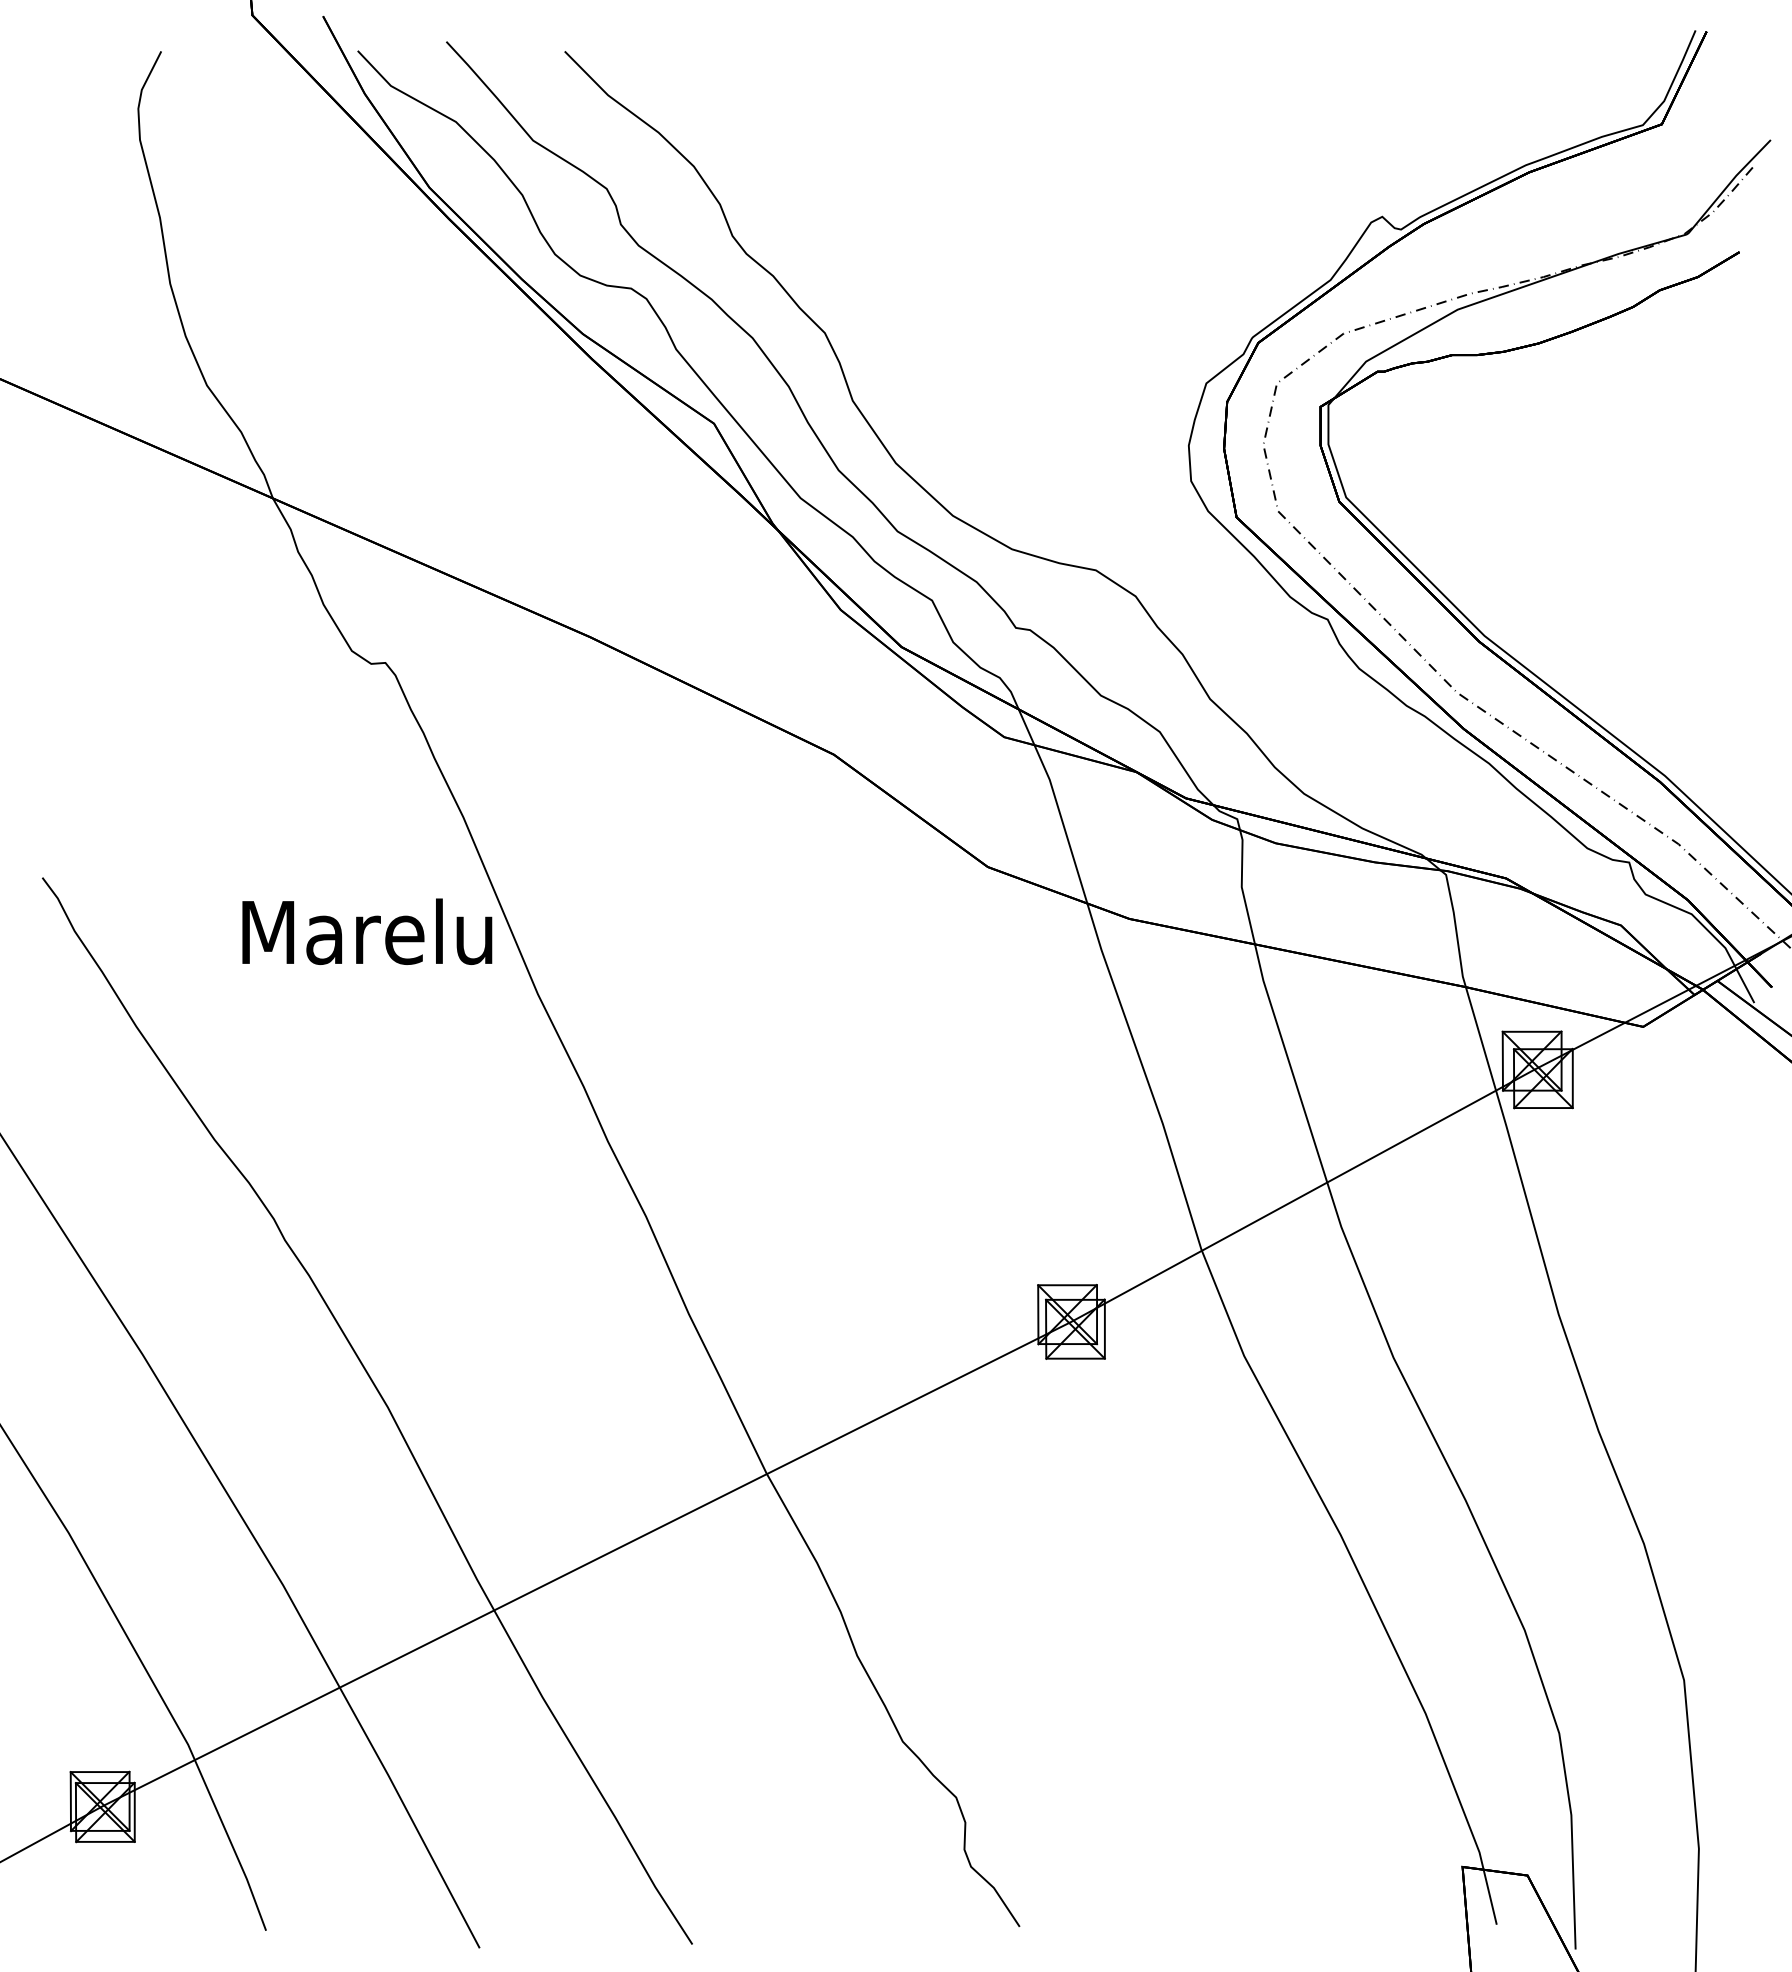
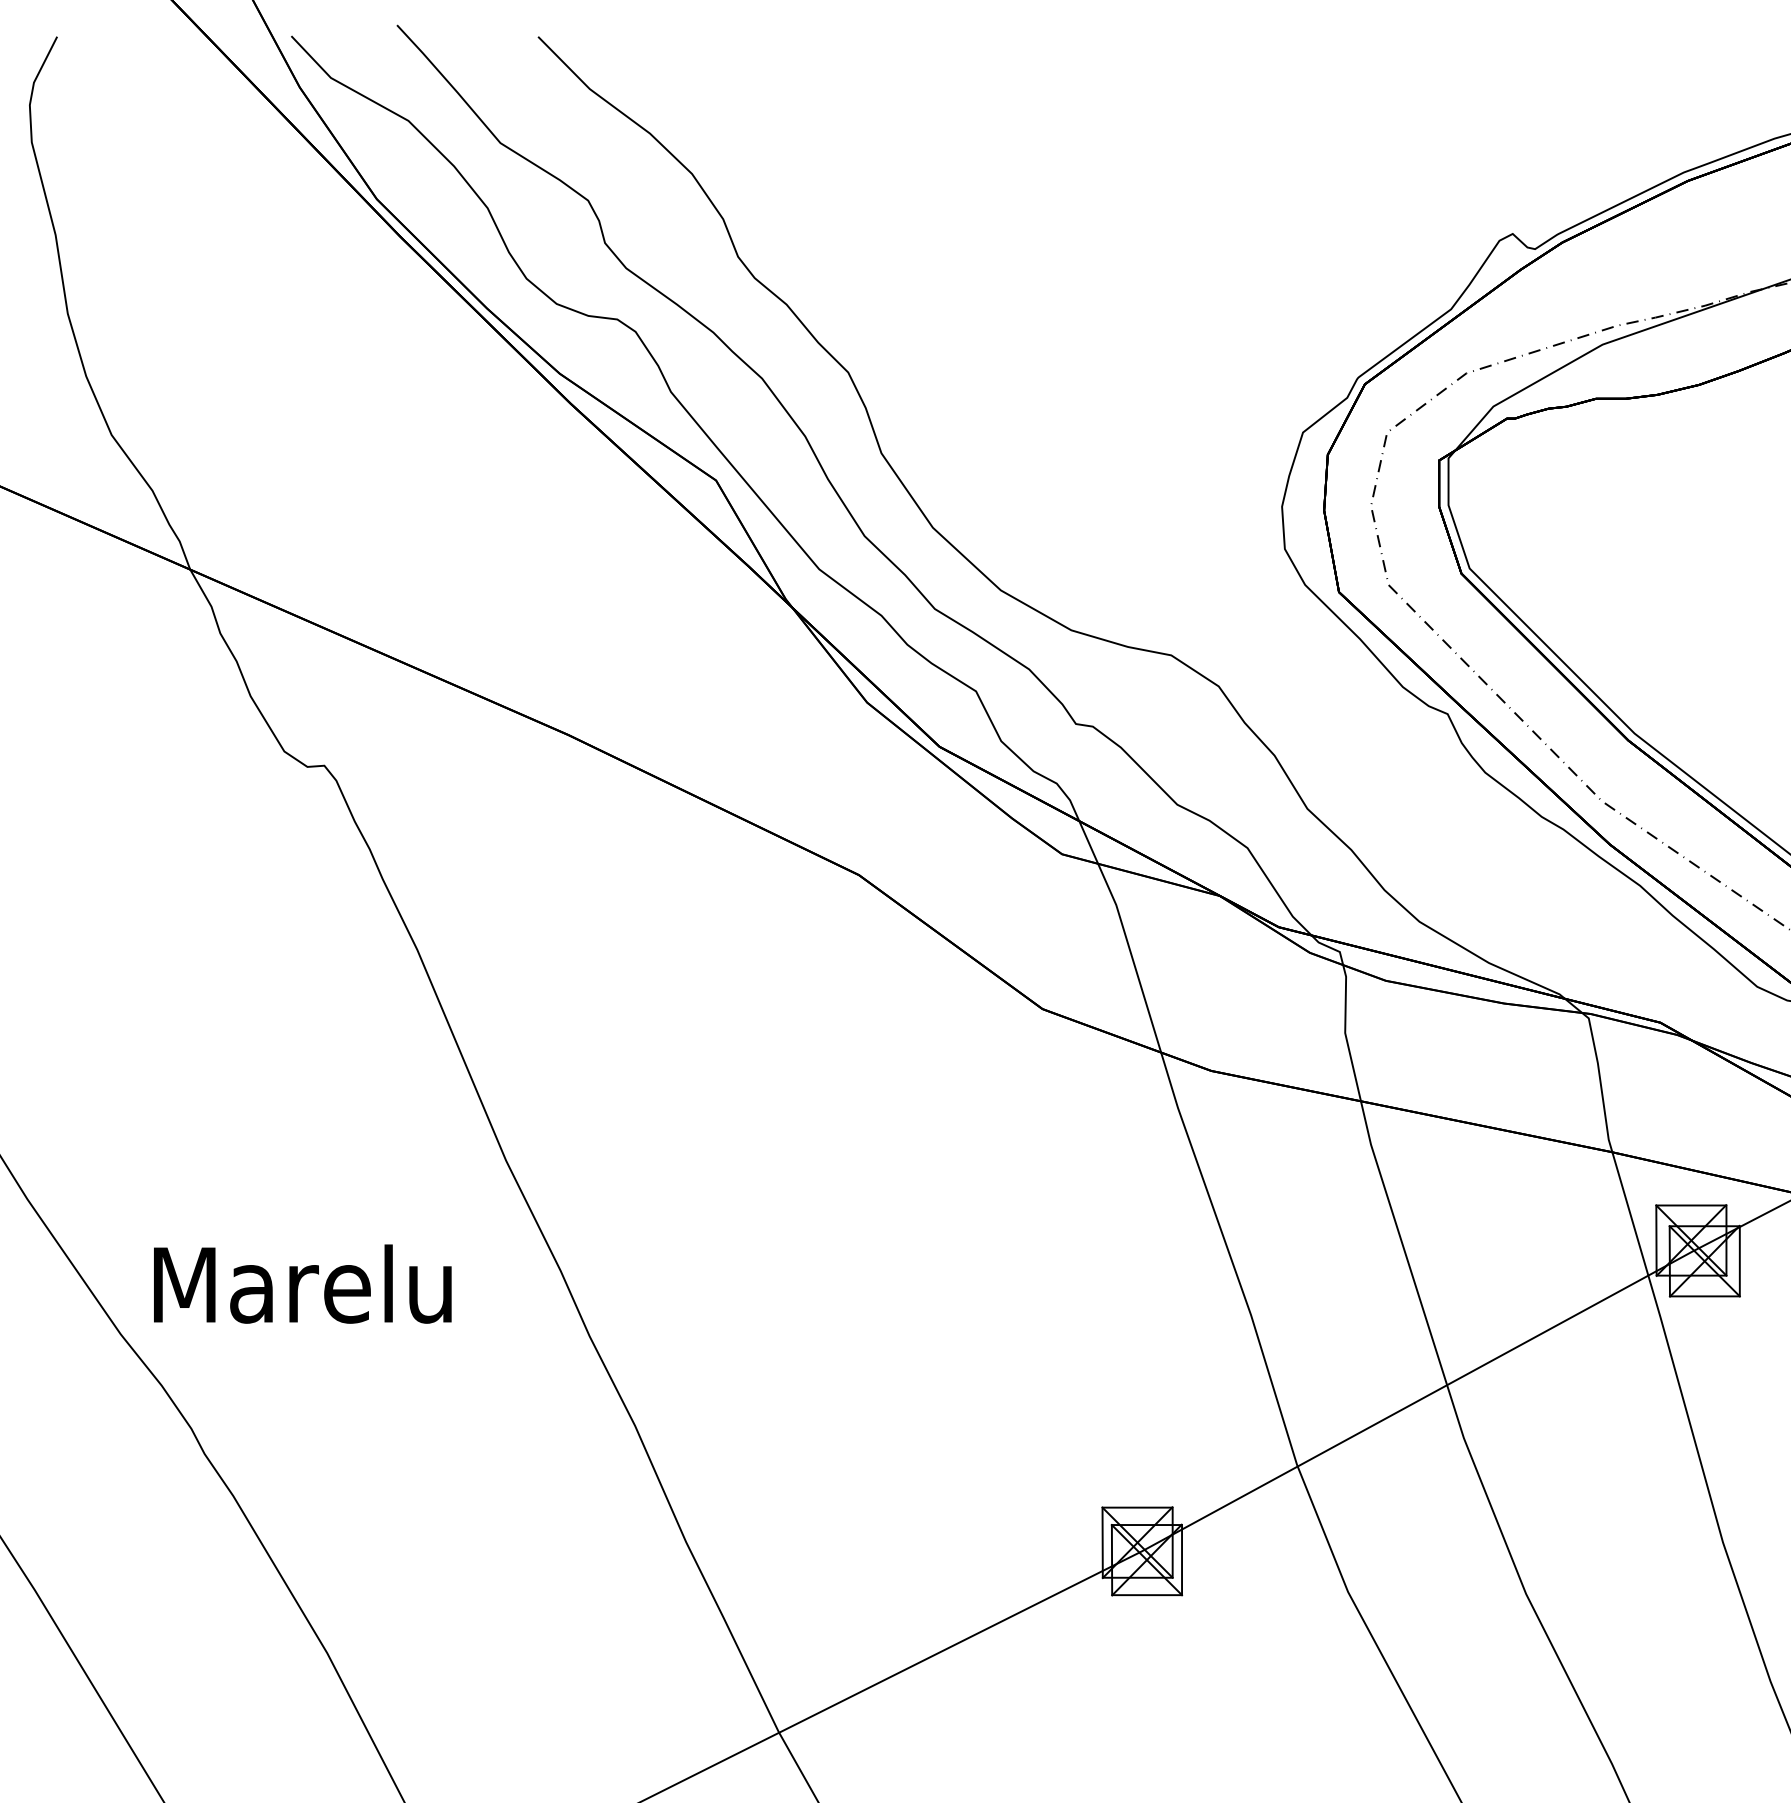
text: (367, 931) -> (302, 1283), moved

